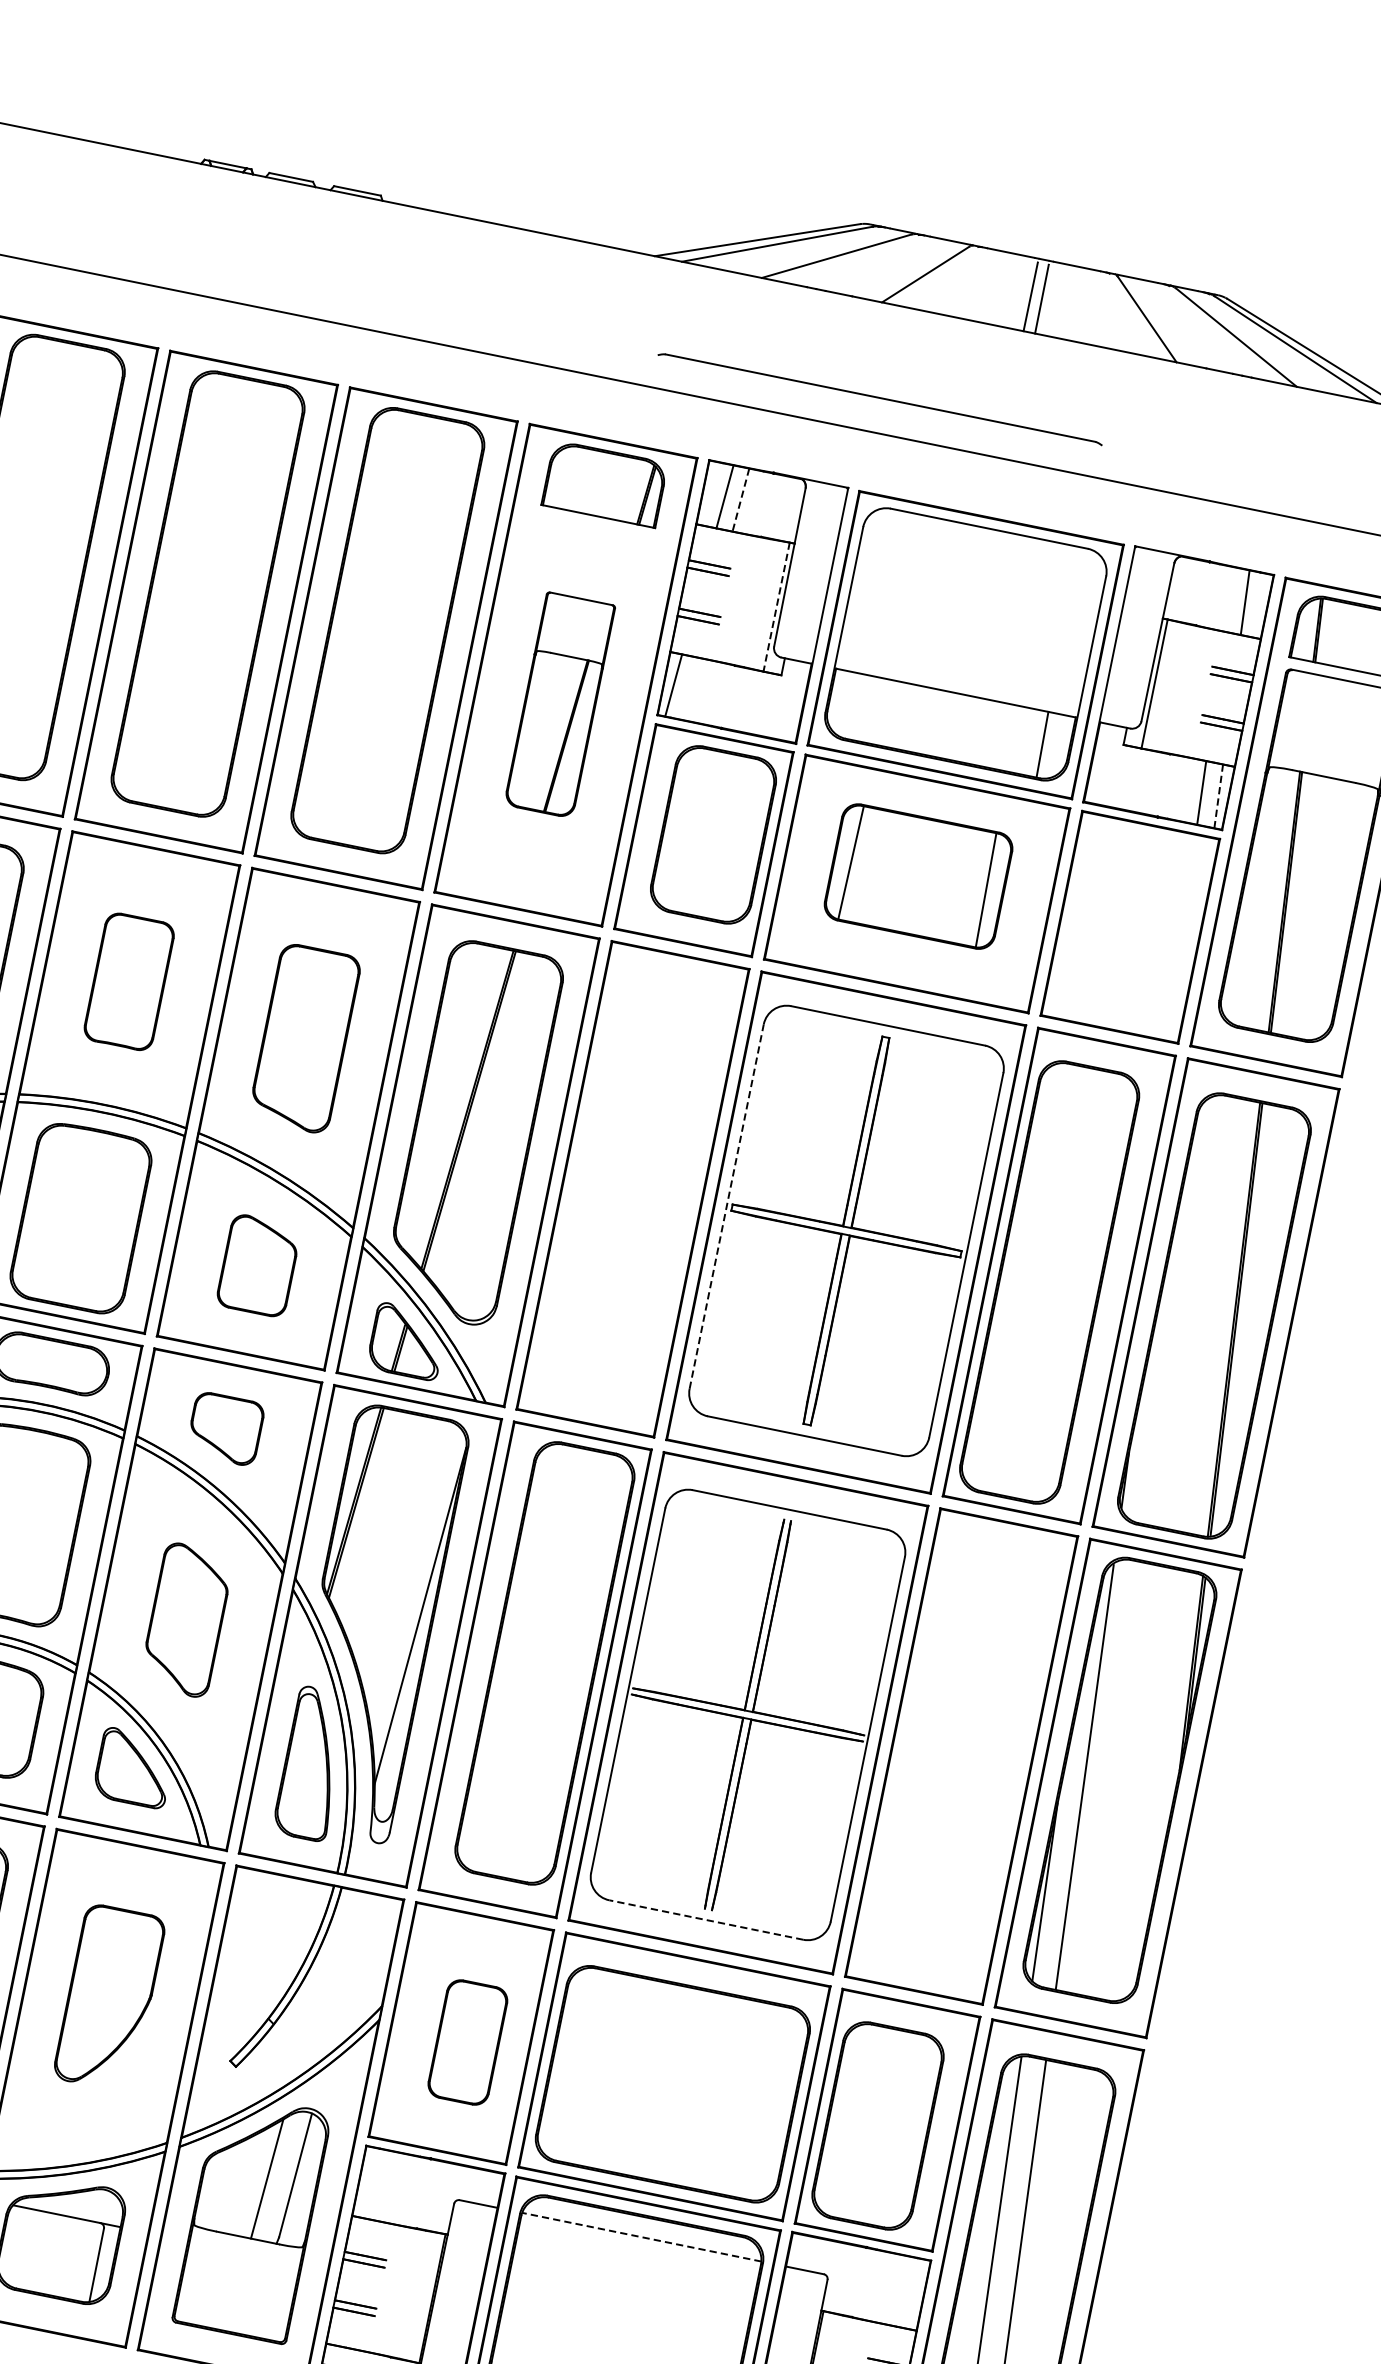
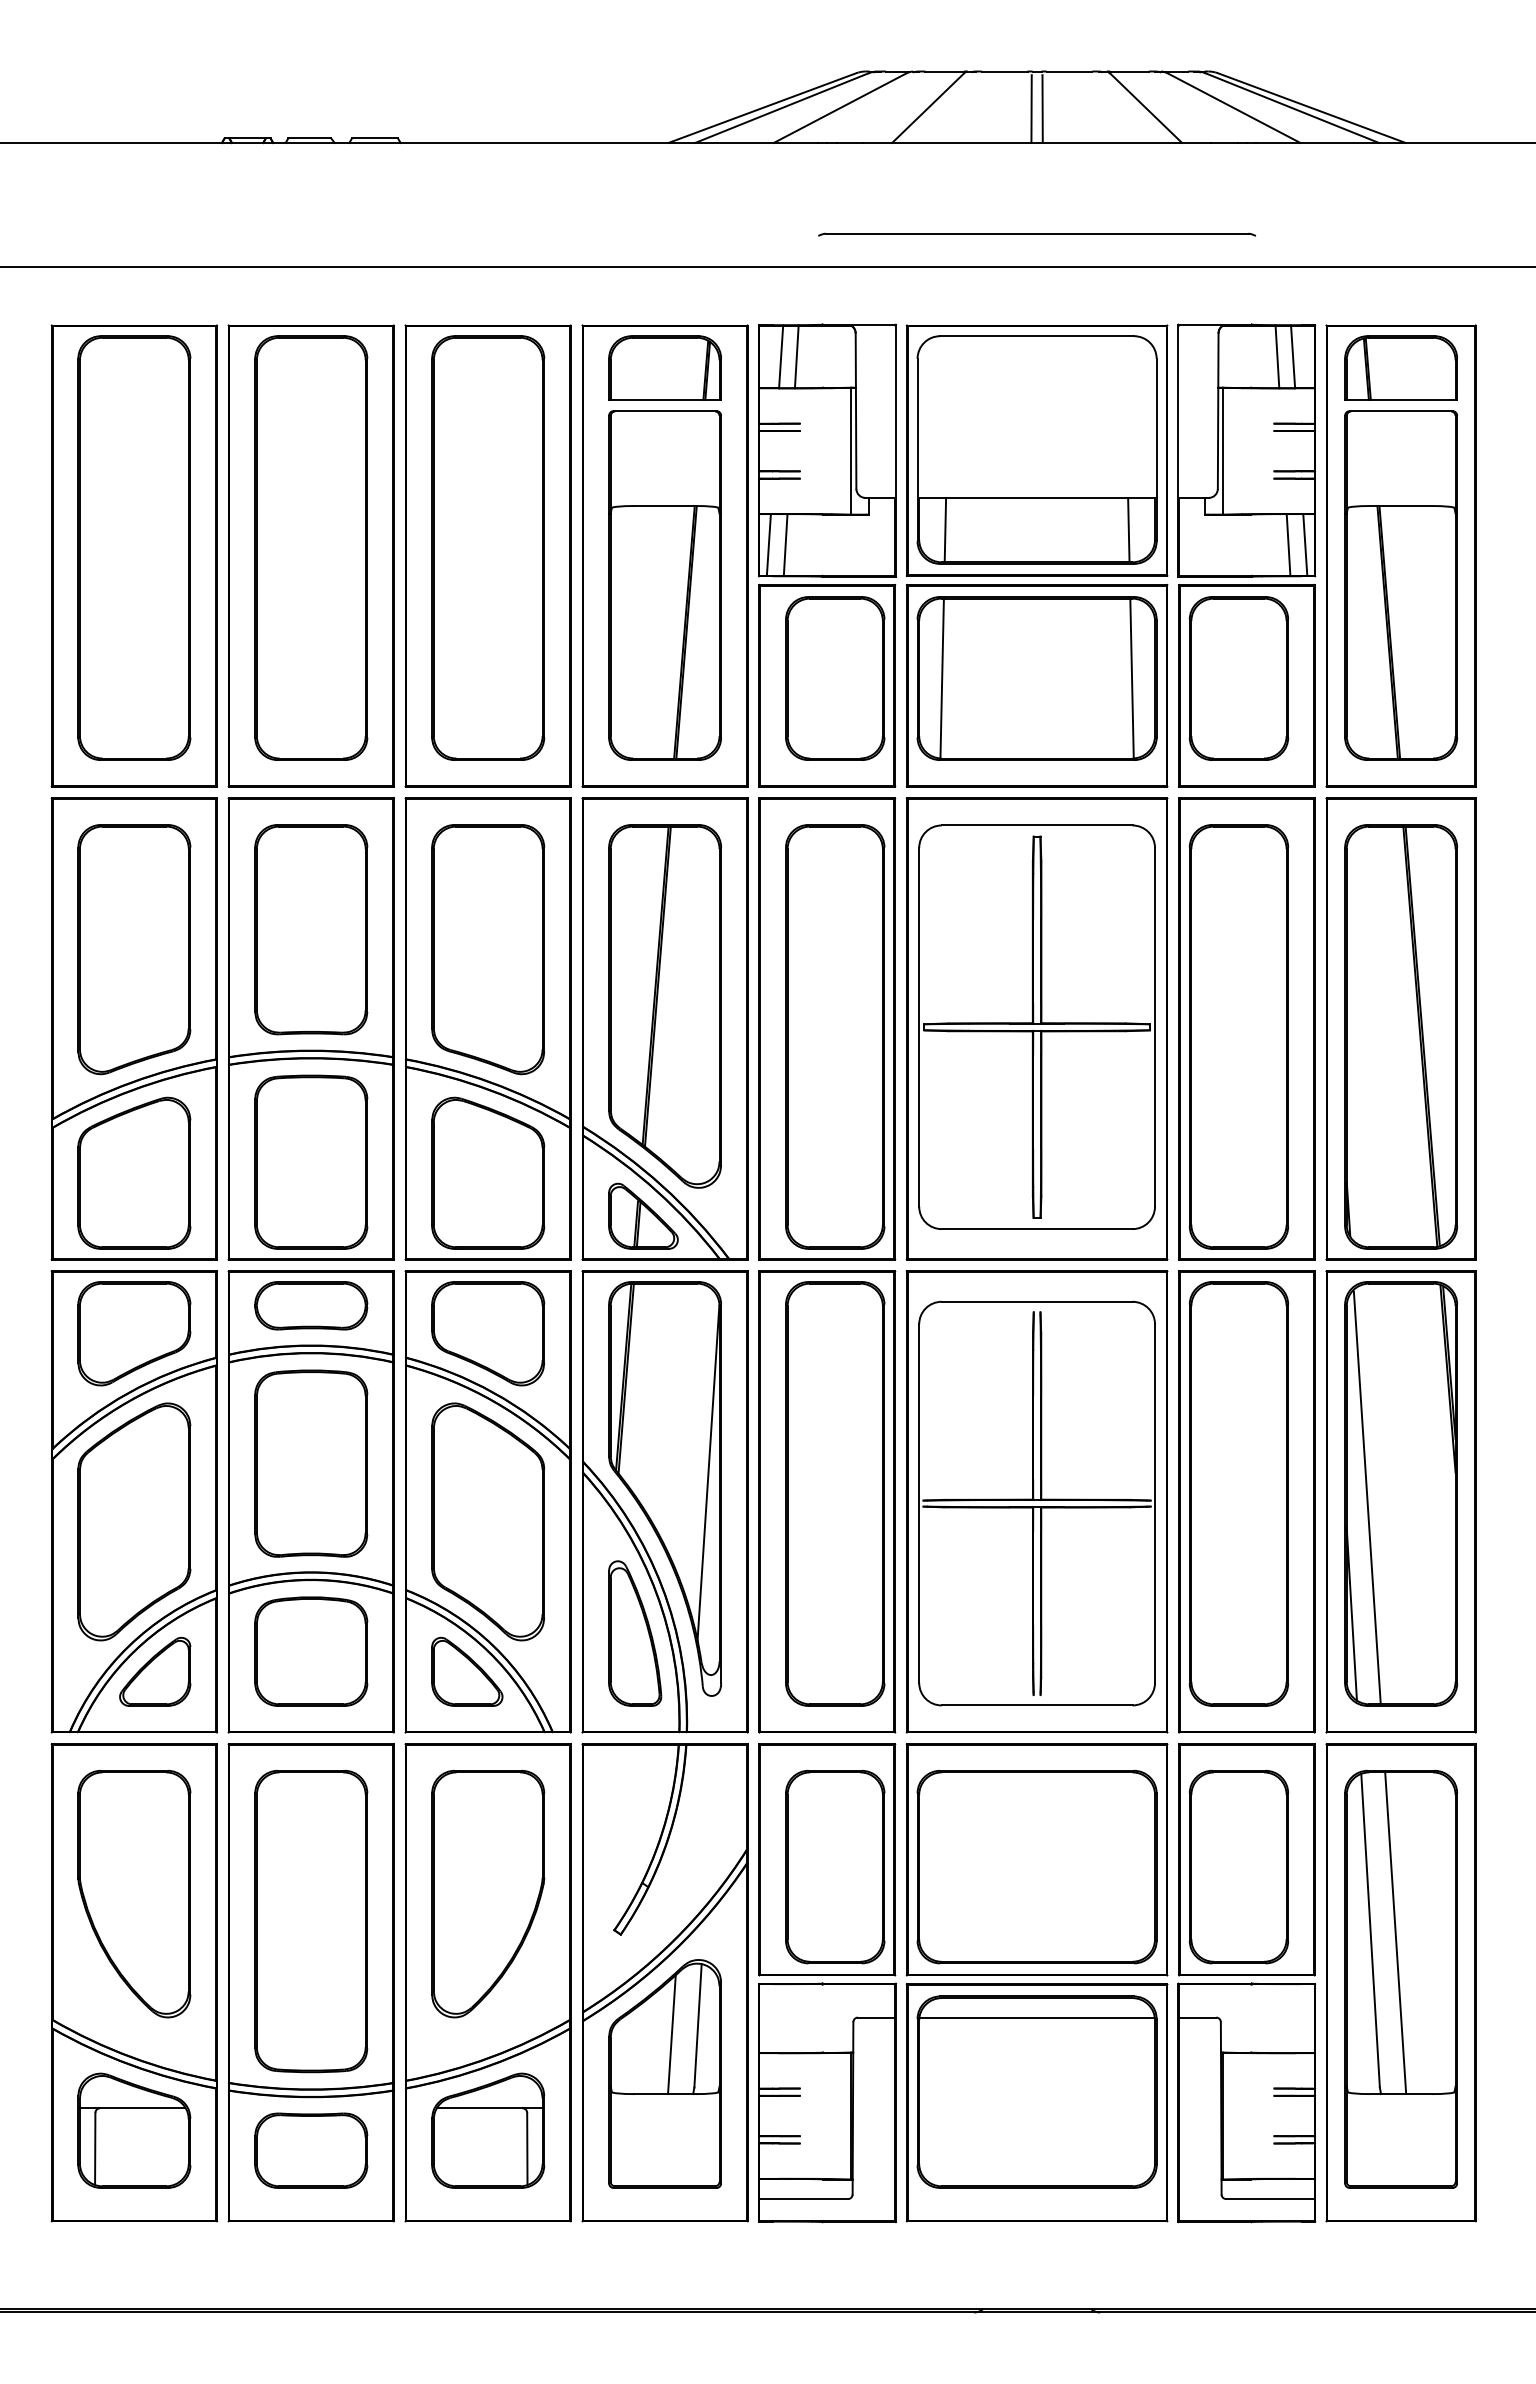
part: (879, 398) -> (1036, 234), moved
line: (740, 500) -> (796, 357), dashed -> solid
line: (1229, 599) -> (1277, 356), added
line: (776, 607) -> (851, 451), dashed -> solid
line: (690, 688) -> (785, 544), added
part: (559, 705) -> (664, 585), size x1.67
line: (856, 706) -> (945, 529), added
line: (1218, 796) -> (1305, 545), dashed -> solid
part: (918, 876) -> (1036, 678), size x1.43
part: (1123, 918) -> (1238, 678), added
part: (129, 981) -> (311, 929), size x1.67
part: (305, 1038) -> (488, 949), size x1.43
part: (639, 1198) -> (835, 1036), added
line: (727, 1205) -> (919, 1026), dashed -> solid
part: (259, 1265) -> (488, 1172), size x1.67
part: (225, 1428) -> (488, 1333), size x1.67
part: (186, 1619) -> (488, 1521), size x1.67
part: (954, 1746) -> (1238, 1493), added
line: (705, 1919) -> (1036, 1705), dashed -> solid
part: (110, 1997) -> (488, 1893), size x1.43
part: (468, 2041) -> (835, 1866), size x1.67
line: (642, 2237) -> (1037, 2017), dashed -> solid

